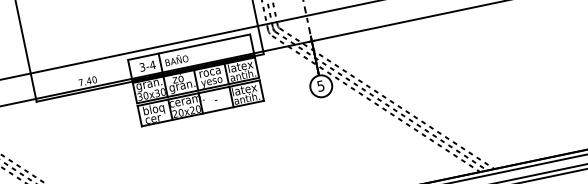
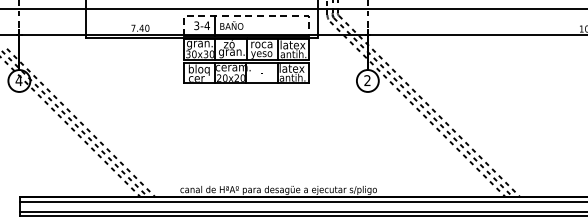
line: (189, 47) -> (246, 15), solid -> dashed
text: (320, 85) -> (367, 80), 5 -> 2

